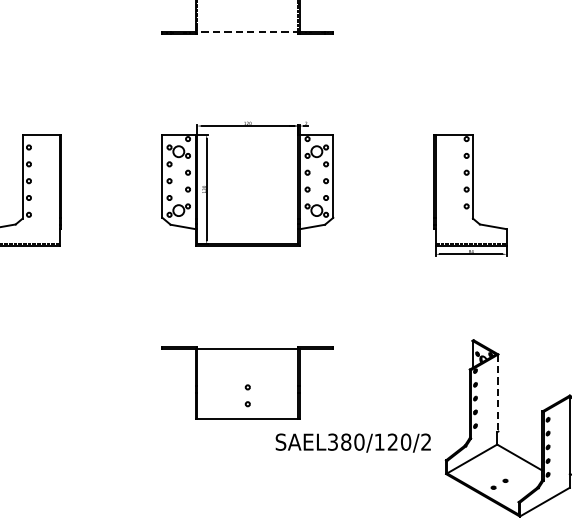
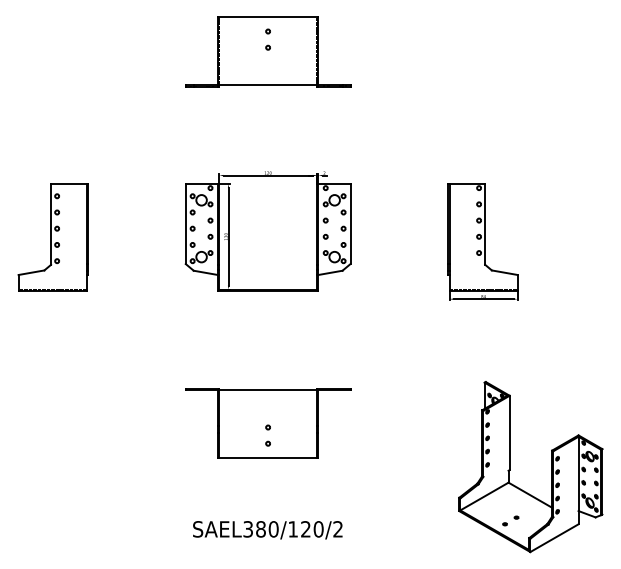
line: (247, 32) -> (267, 85), dashed -> solid
line: (498, 393) -> (509, 433), dashed -> solid
text: (352, 443) -> (267, 530), moved

